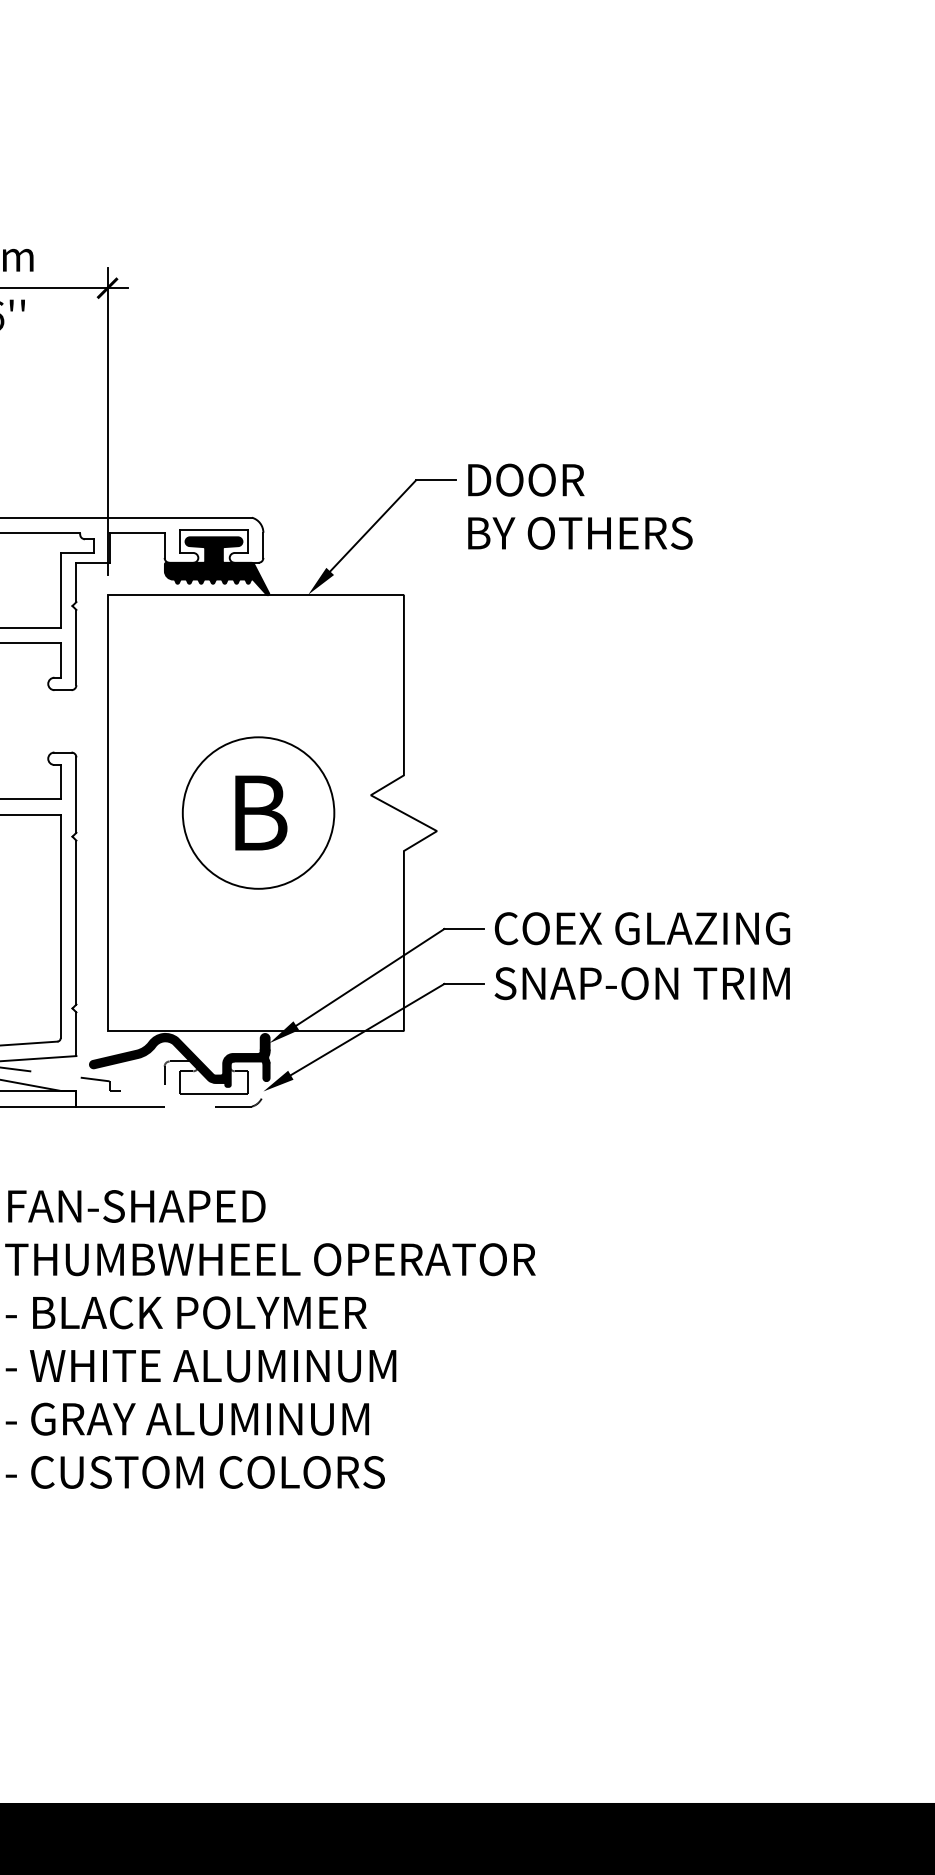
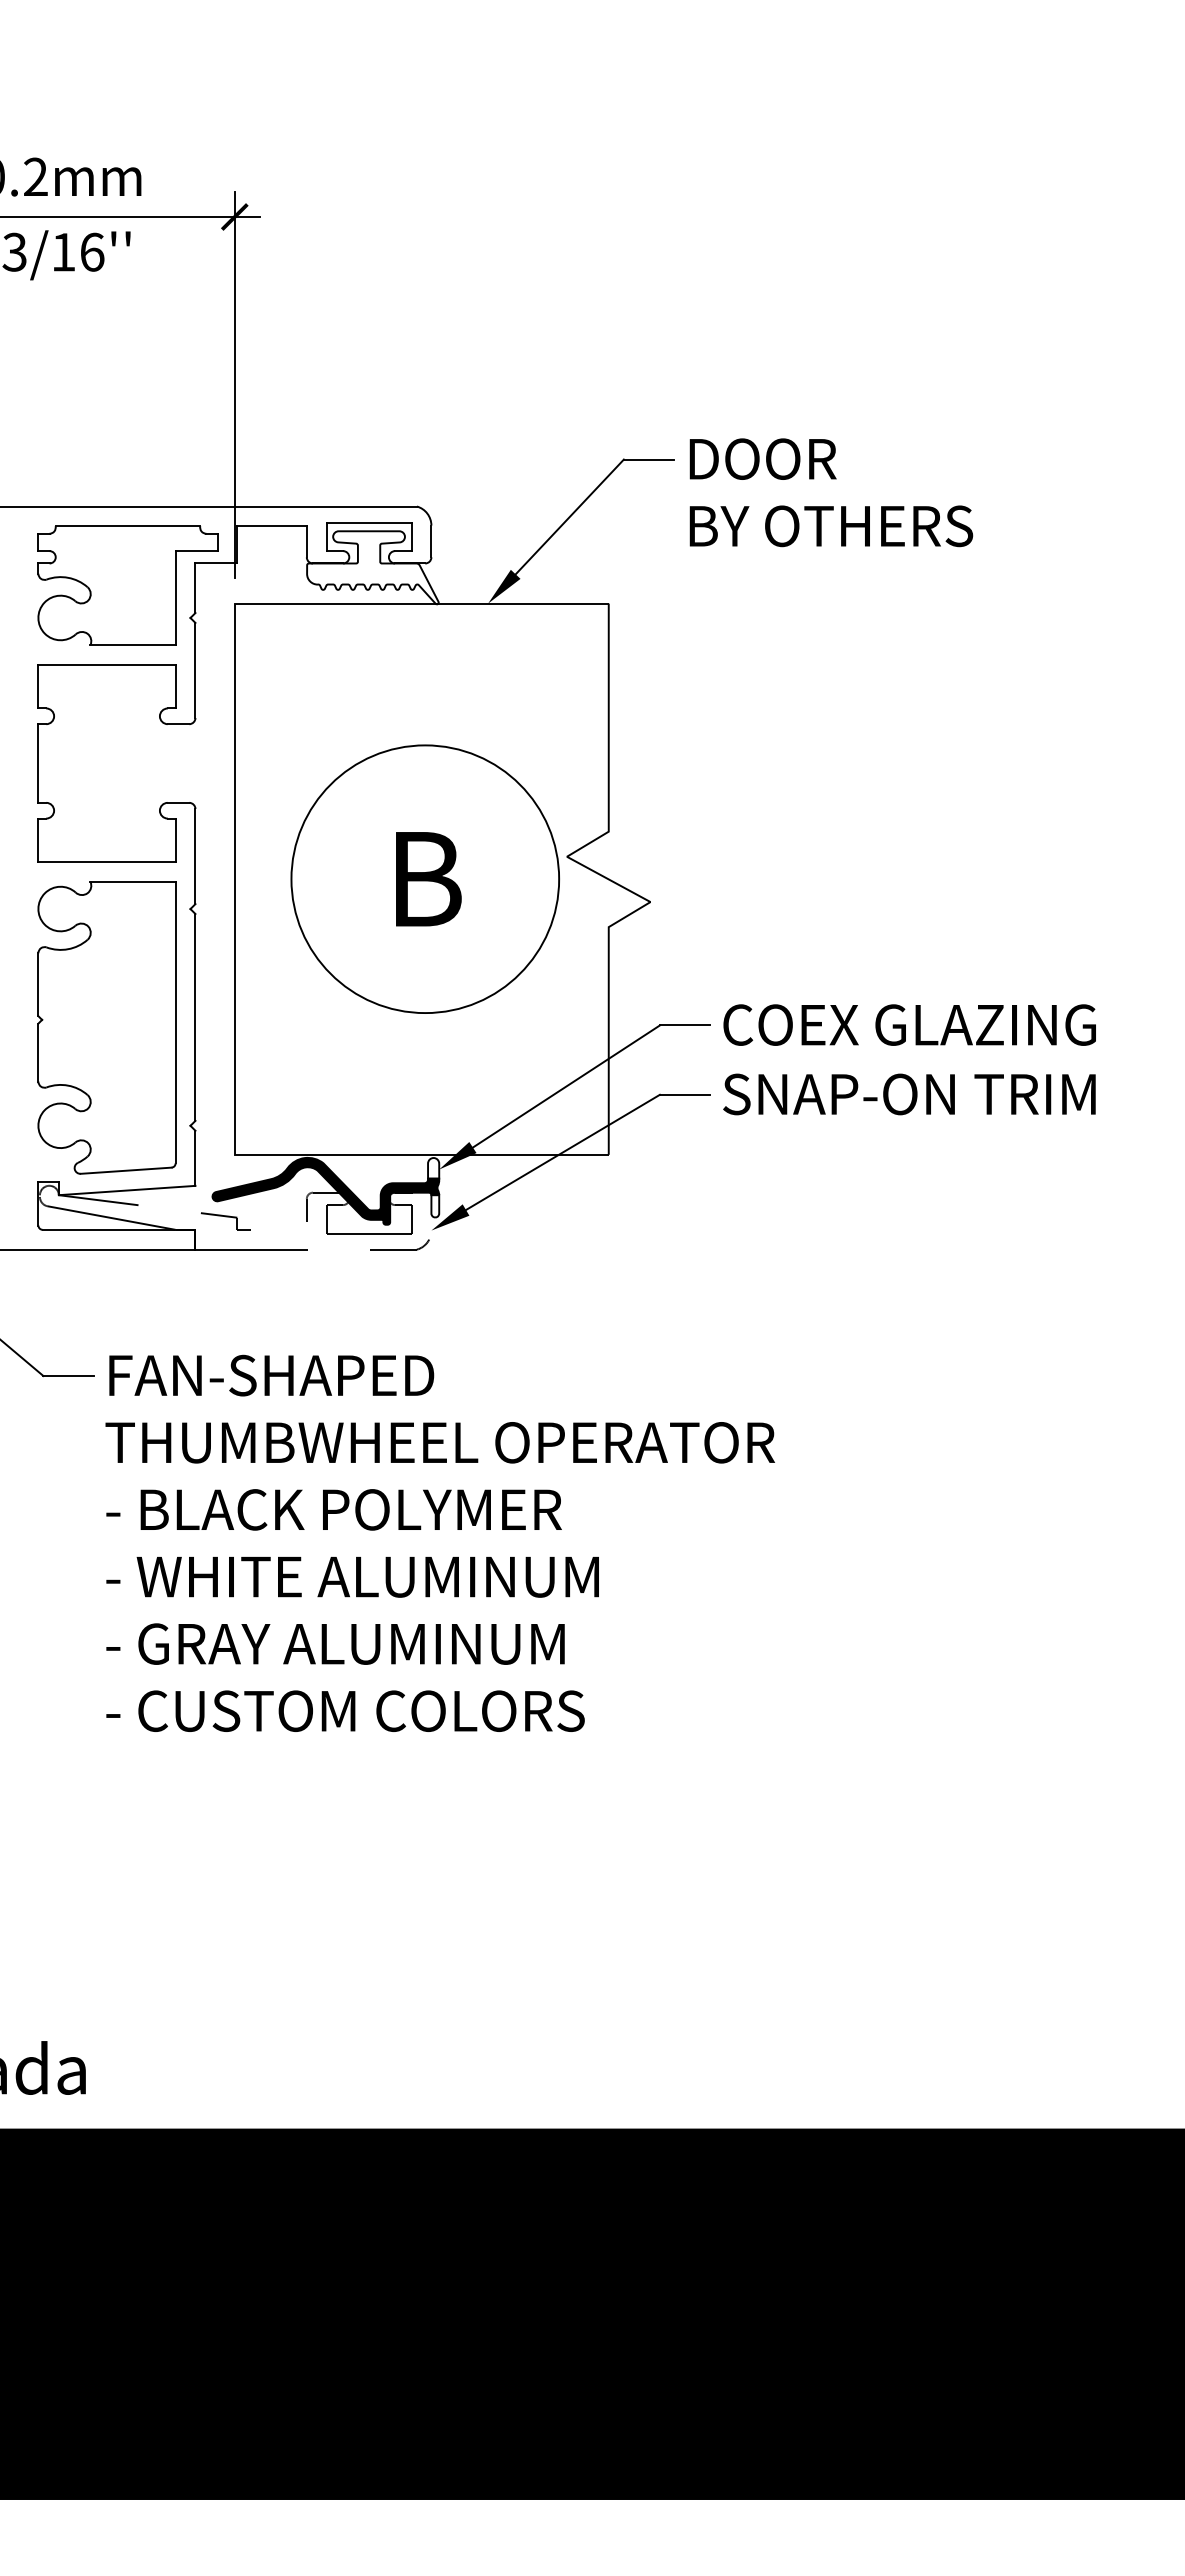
fill: (216, 566) -> (372, 567), removed
circle: (257, 812) -> (424, 878), size x1.4
fill: (265, 1042) -> (433, 1168), removed
fill: (266, 1072) -> (435, 1206), removed

